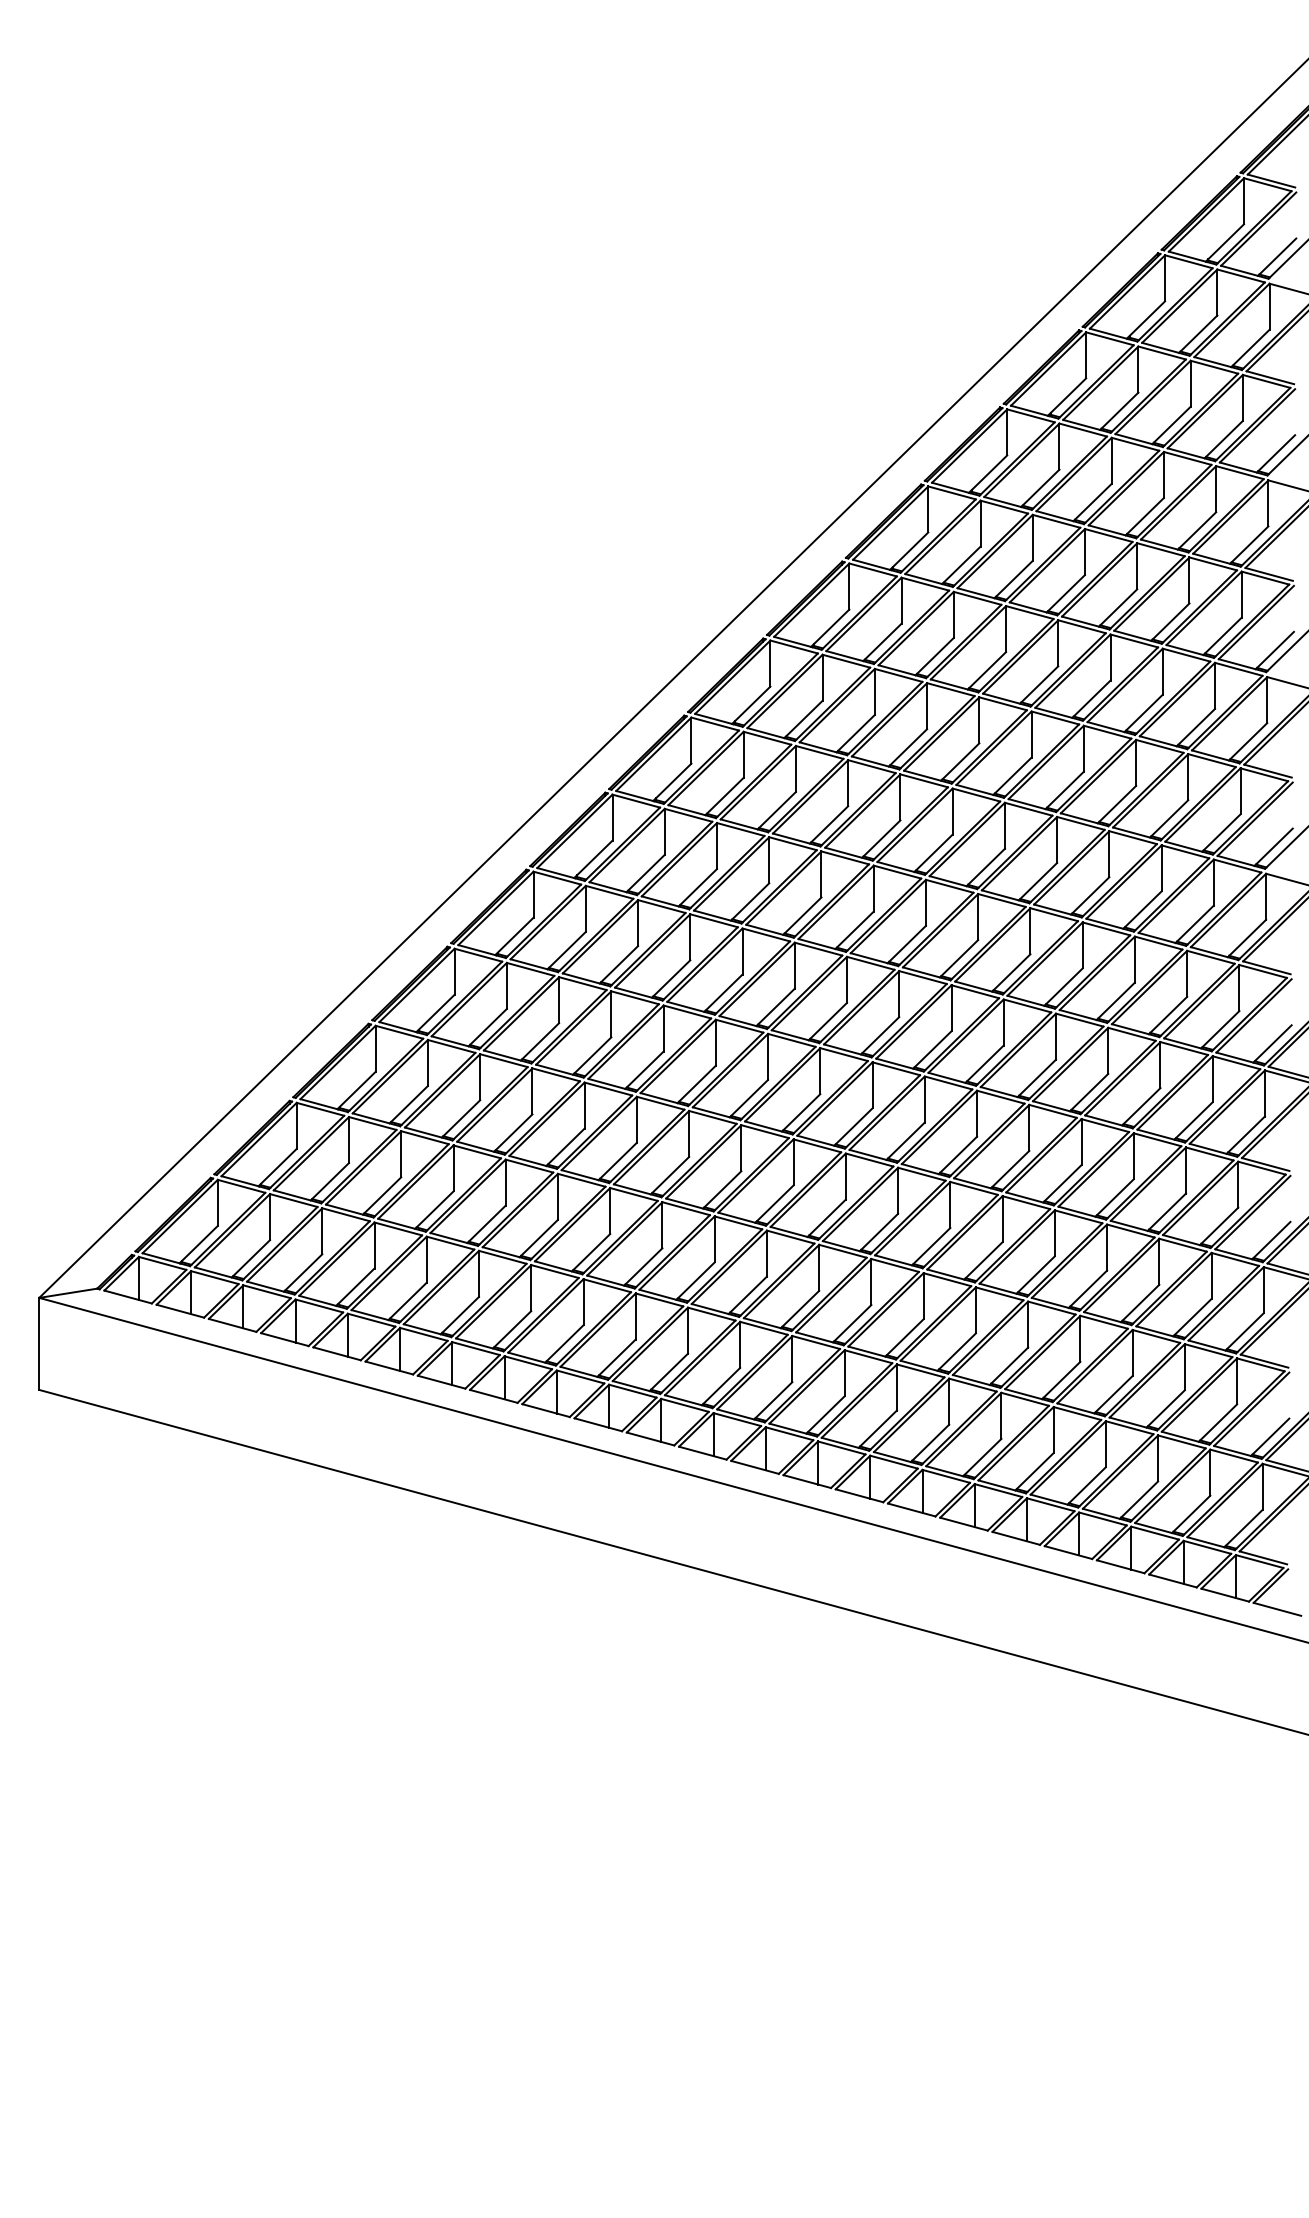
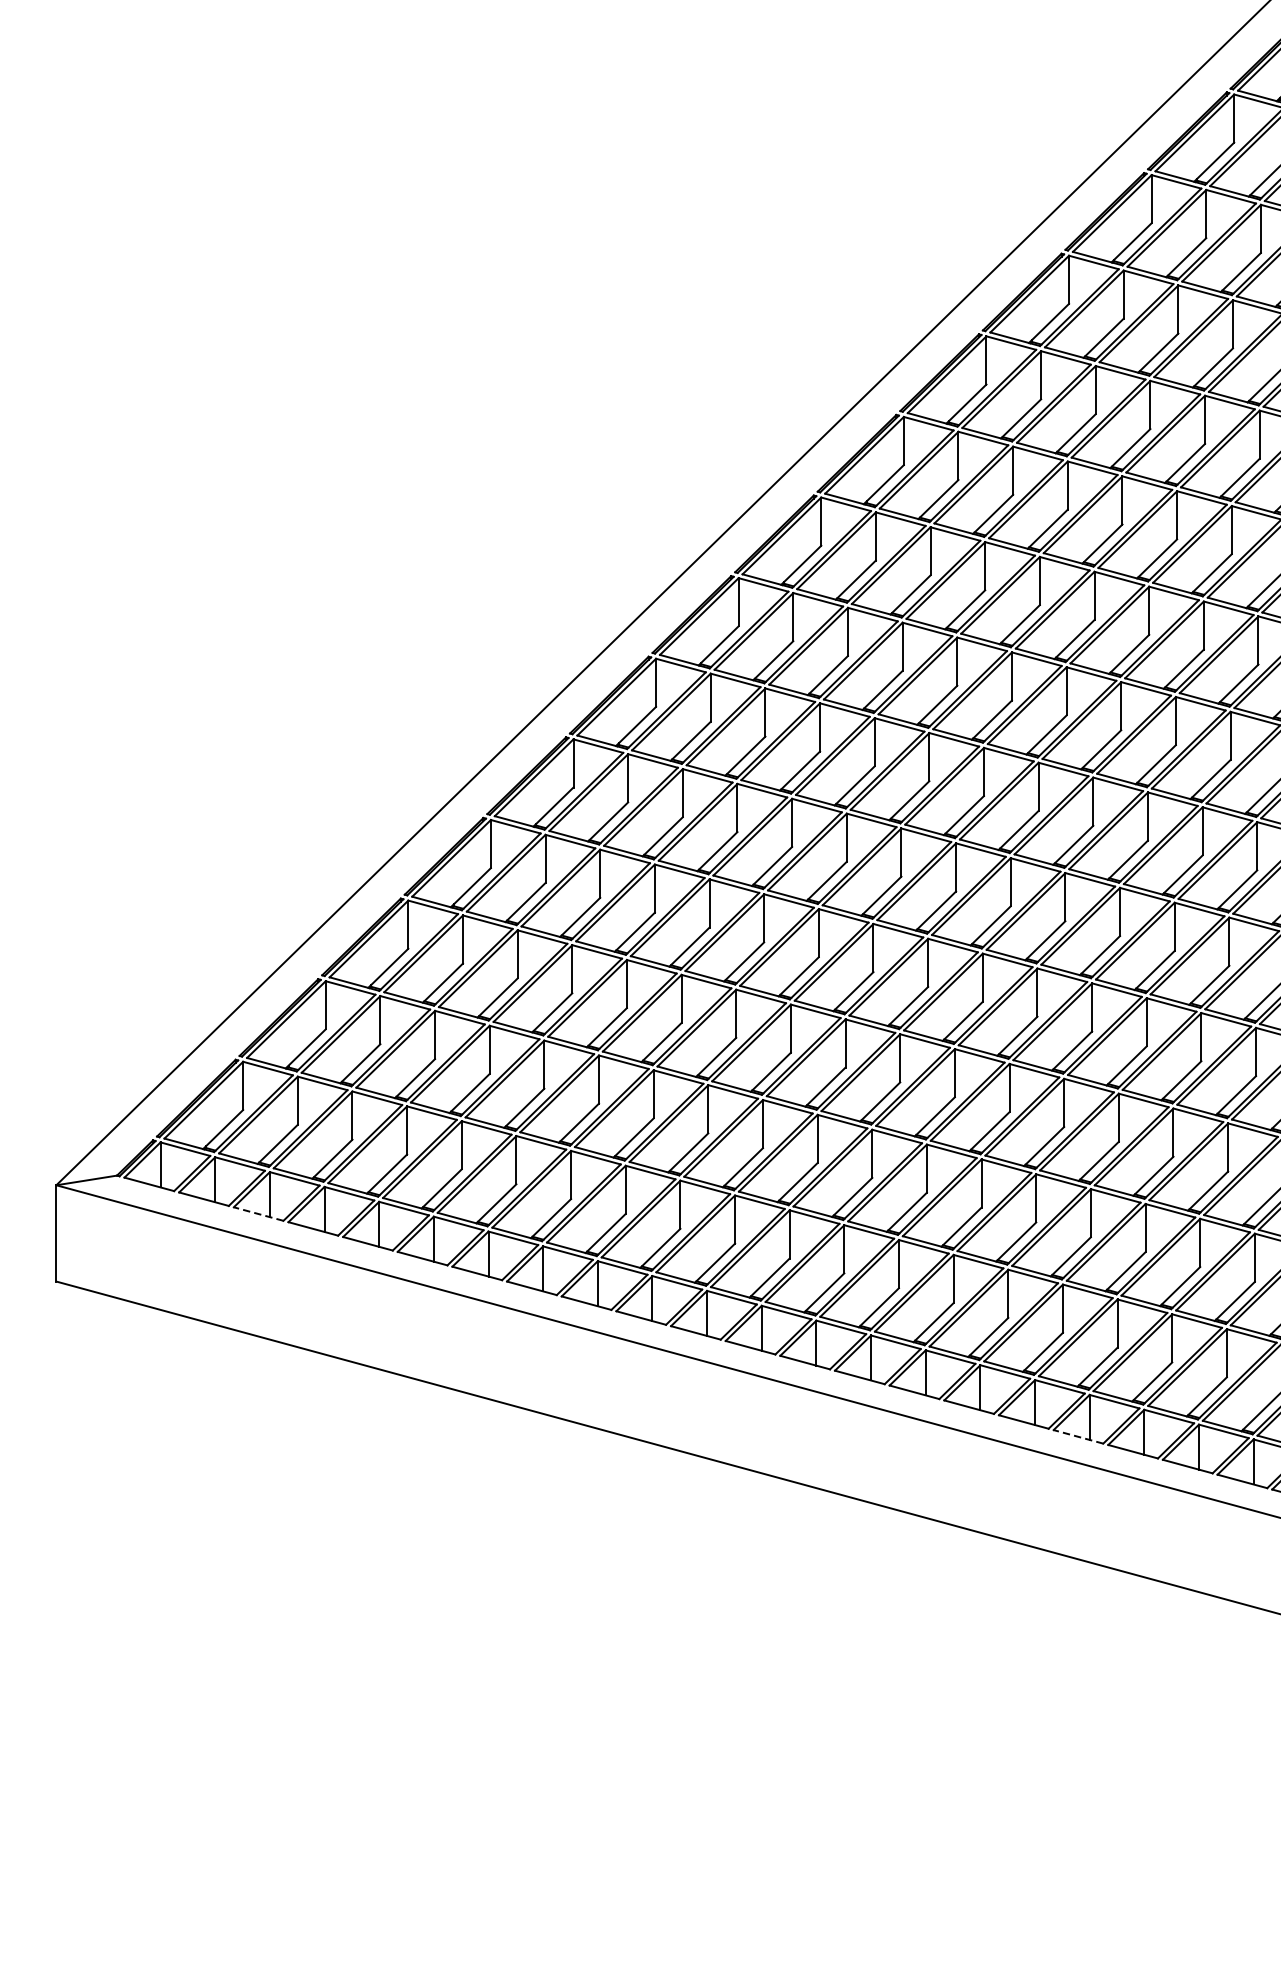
line: (232, 1325) -> (258, 1214), solid -> dashed
line: (1016, 1538) -> (1078, 1436), solid -> dashed

